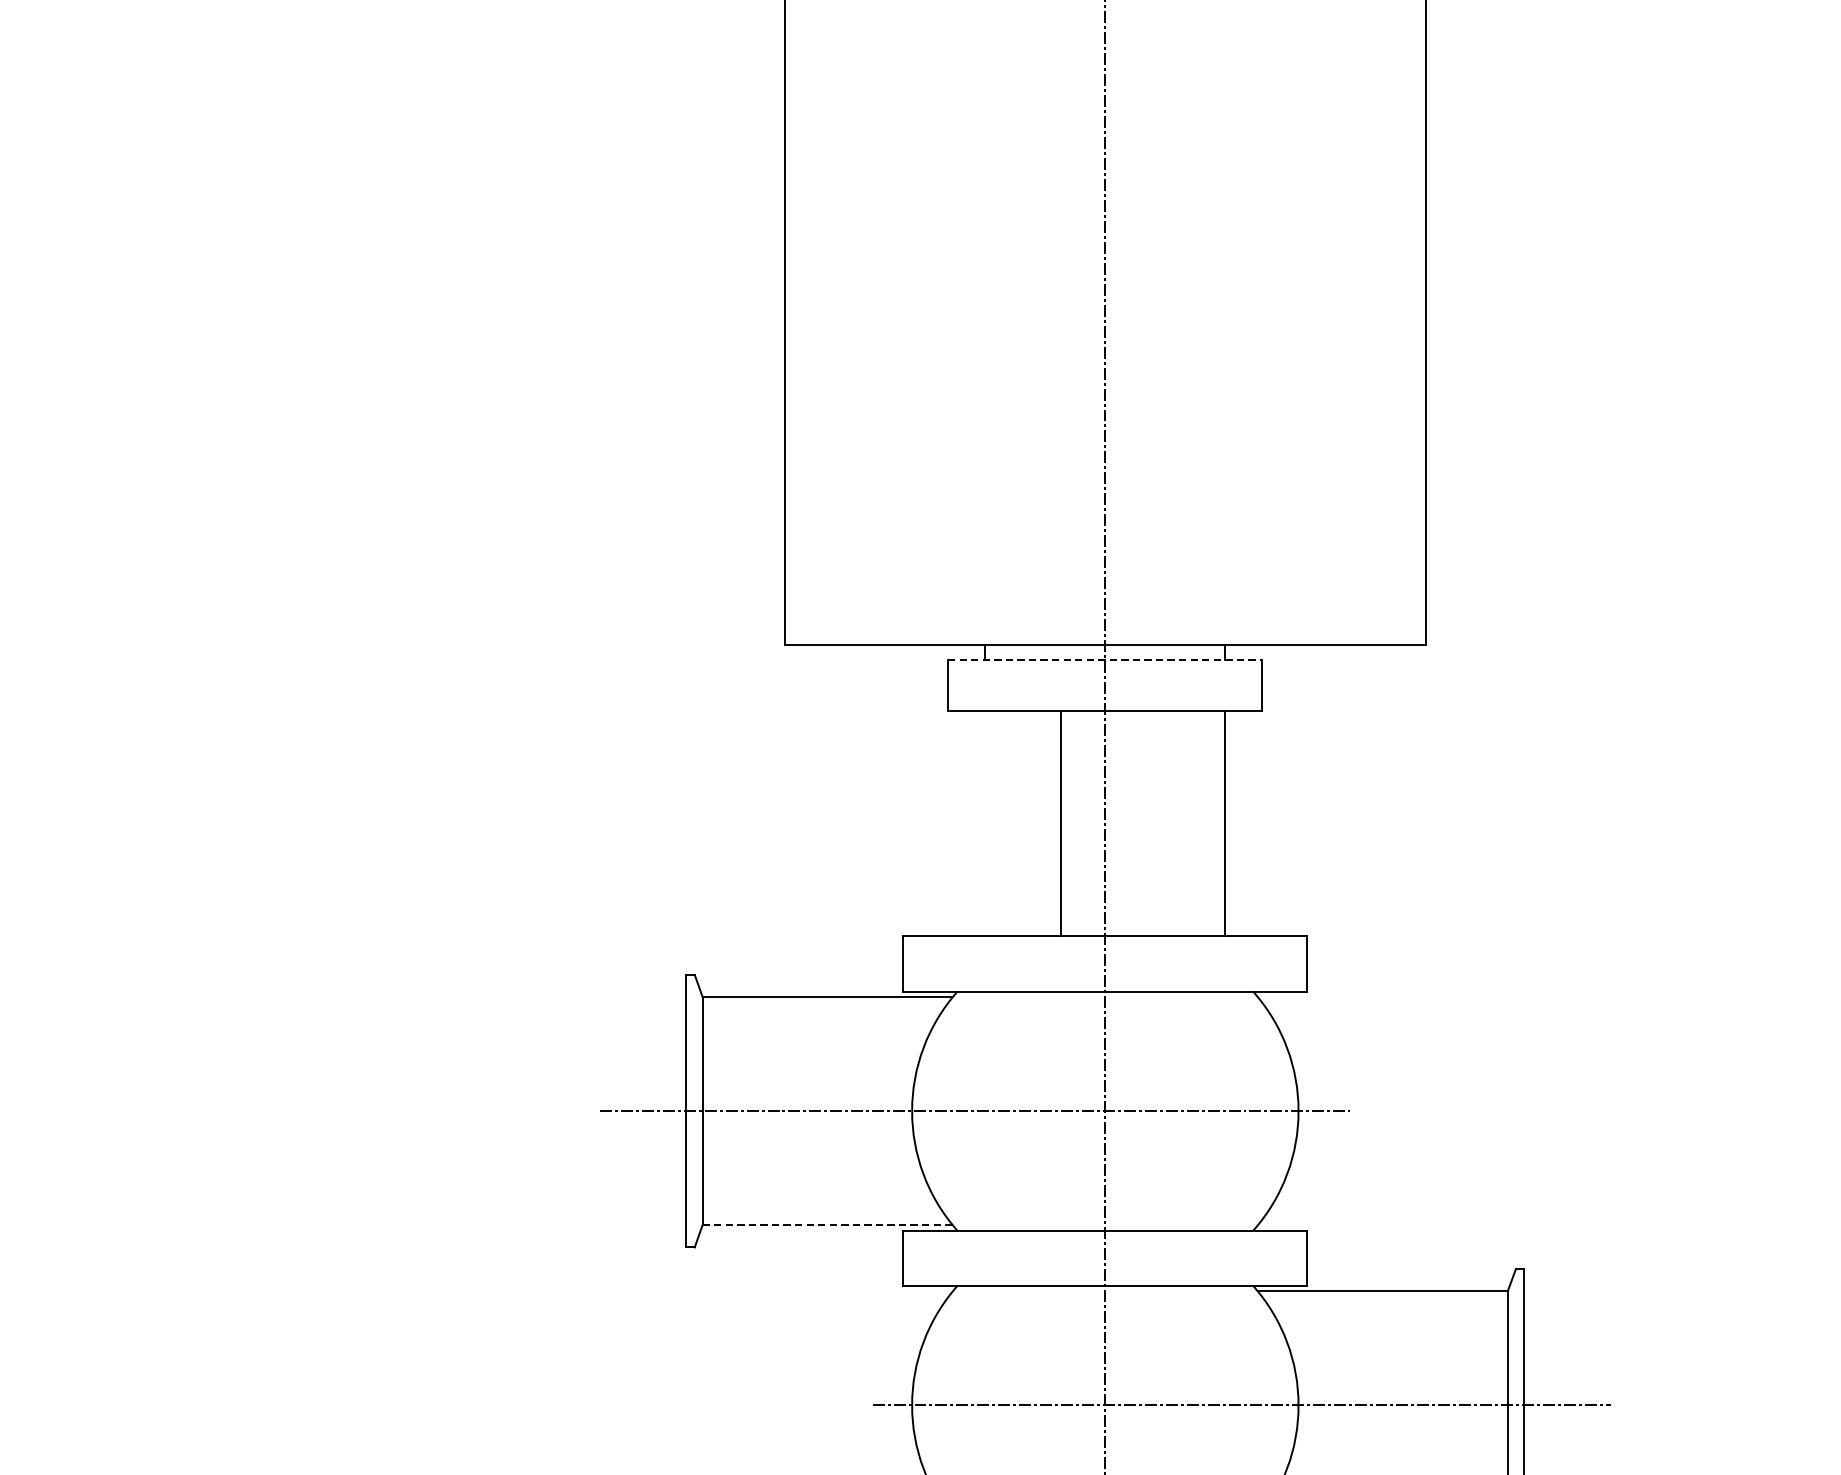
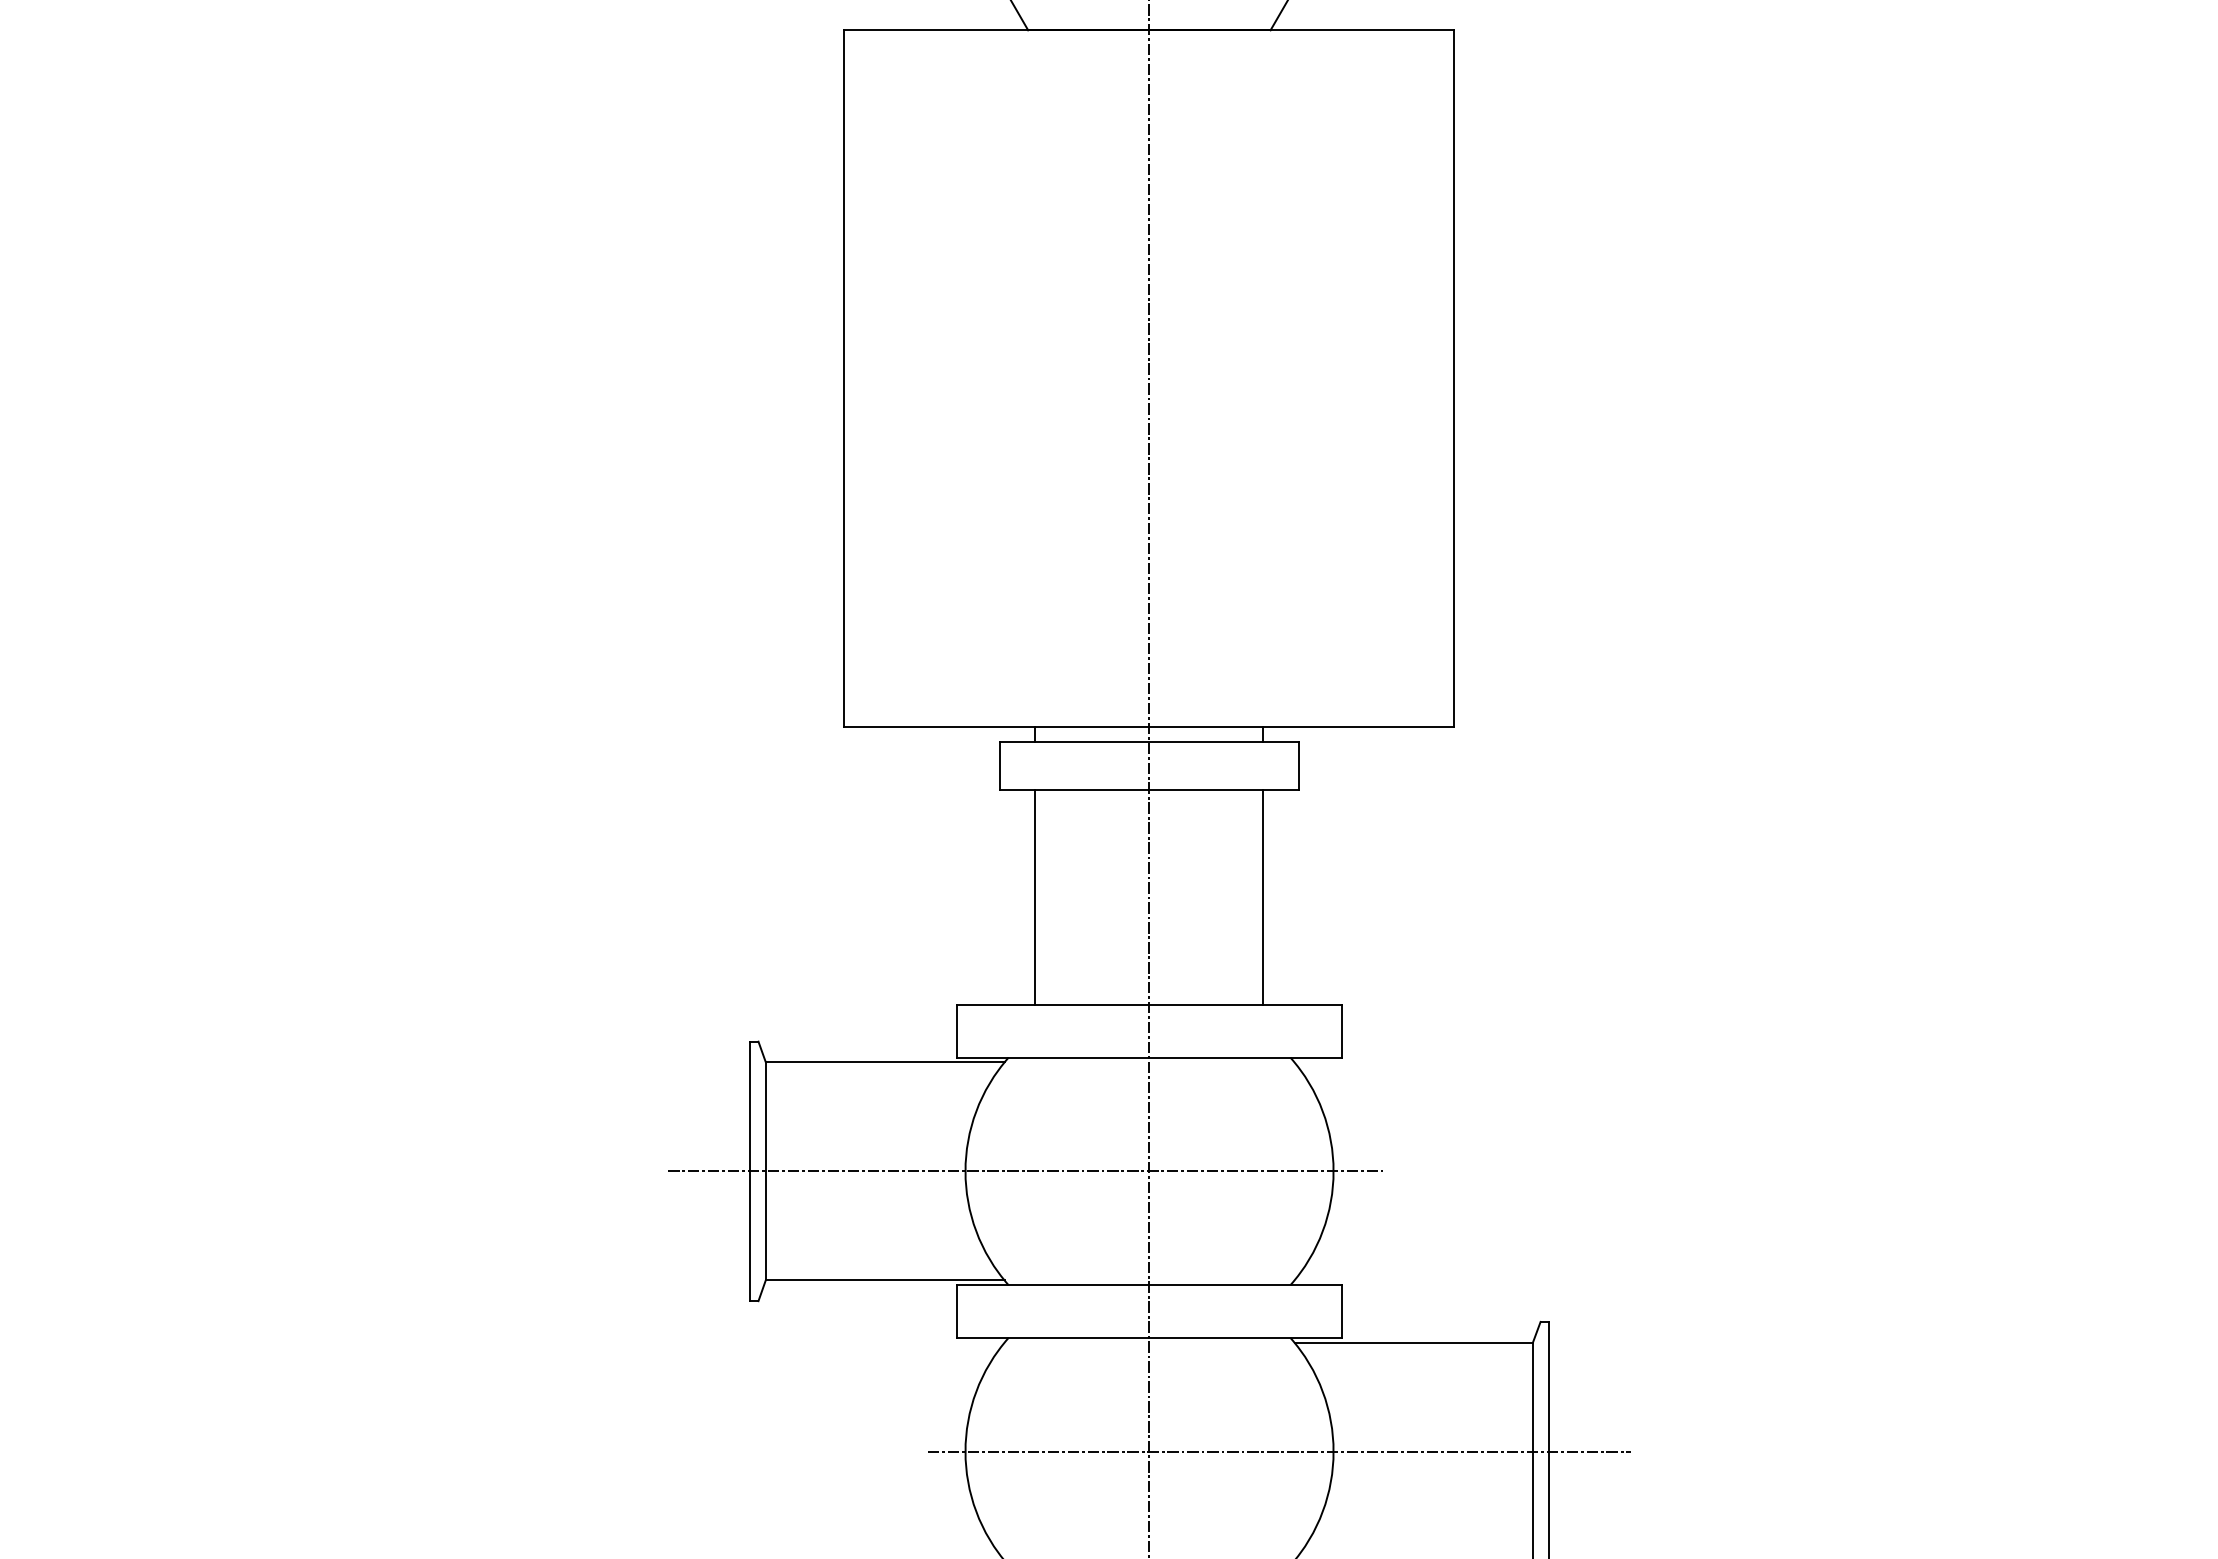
line: (1105, 659) -> (1149, 741), dashed -> solid
line: (1061, 823) -> (1035, 897), moved
line: (828, 1225) -> (885, 1280), dashed -> solid

